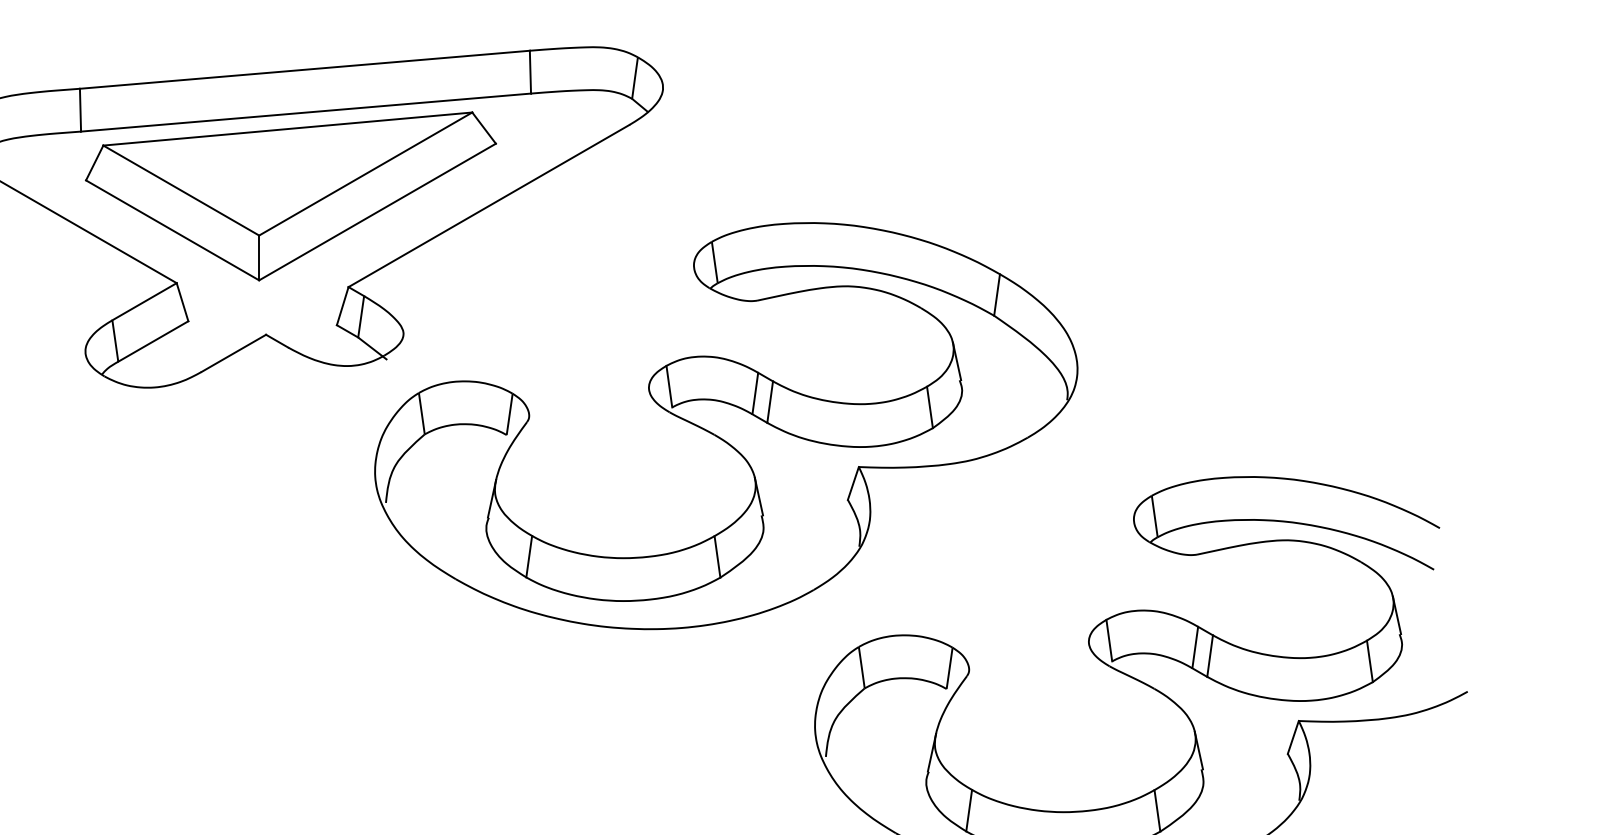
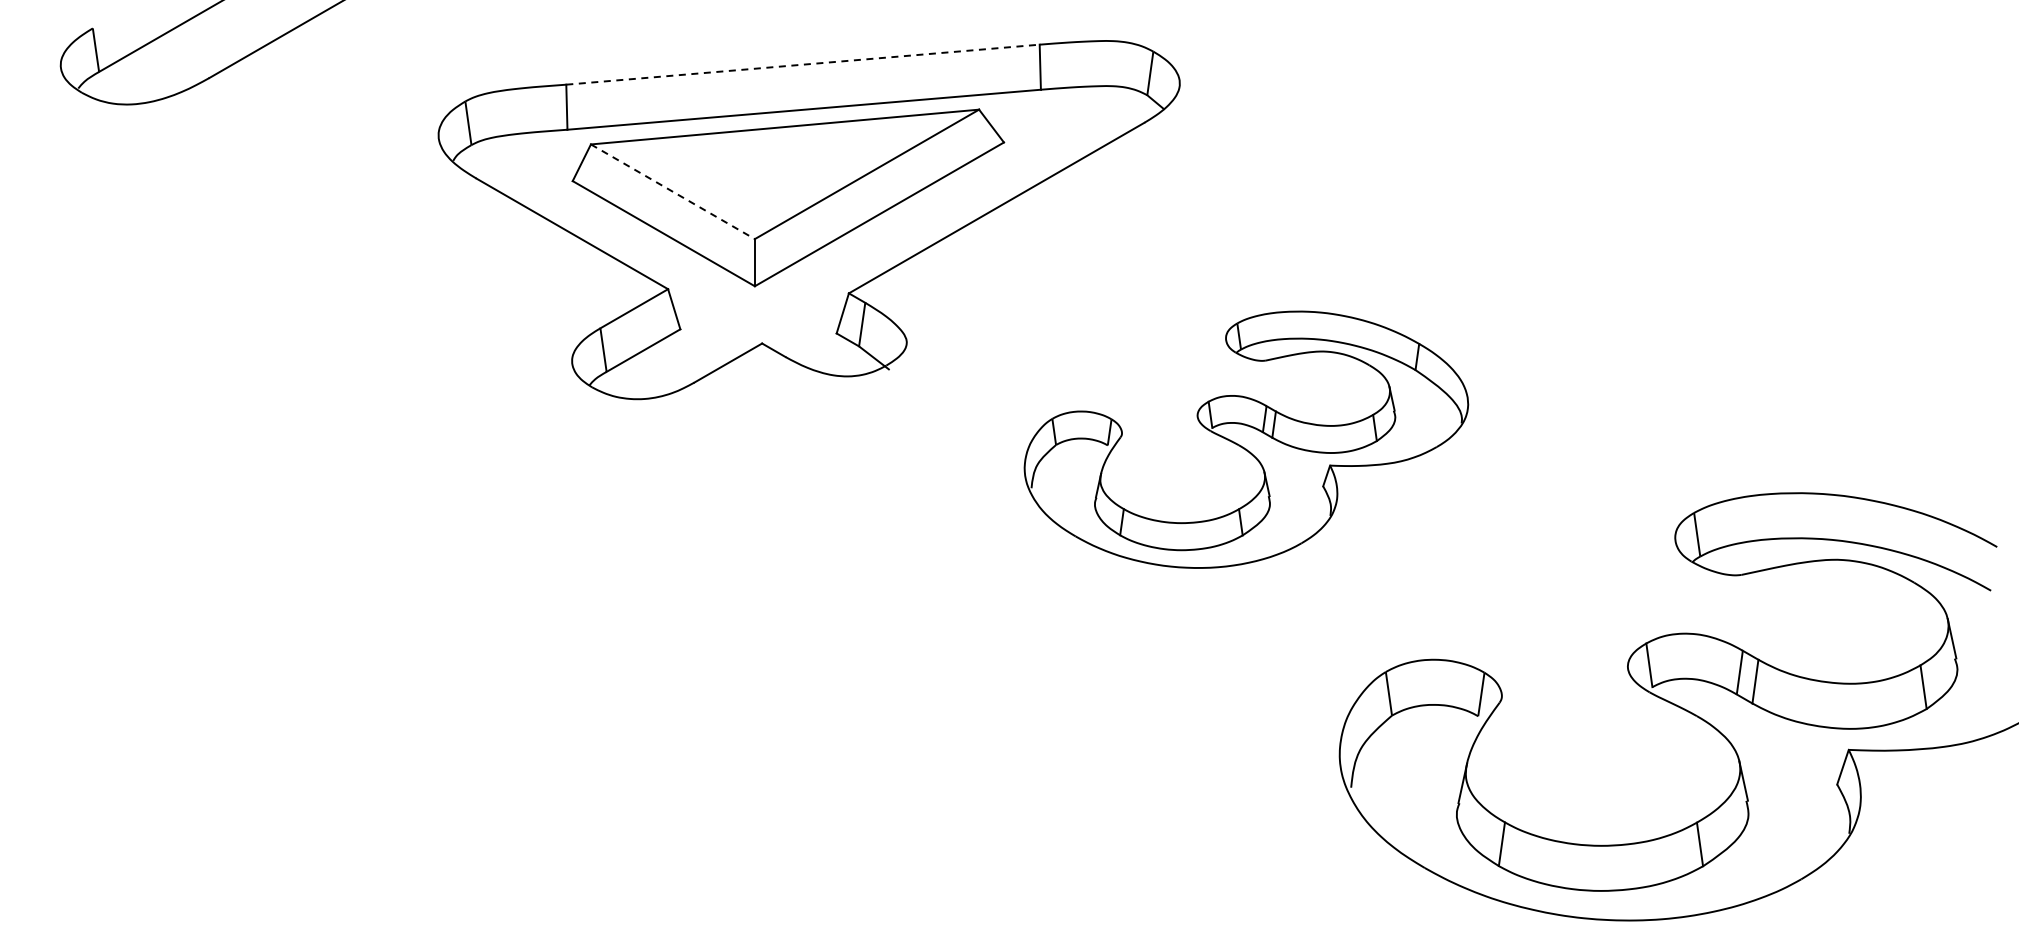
line: (305, 69) -> (803, 64), solid -> dashed
line: (180, 190) -> (672, 191), solid -> dashed
part: (726, 425) -> (1246, 439), size x0.6

